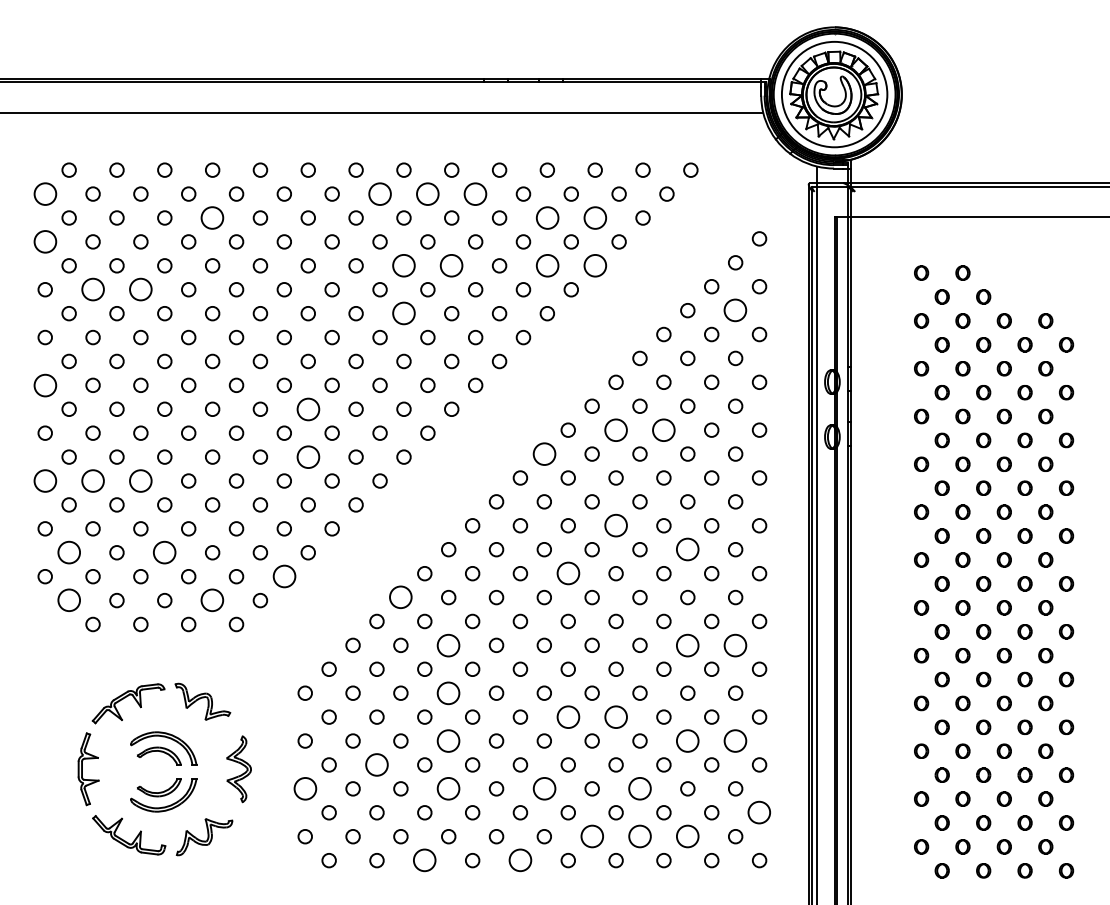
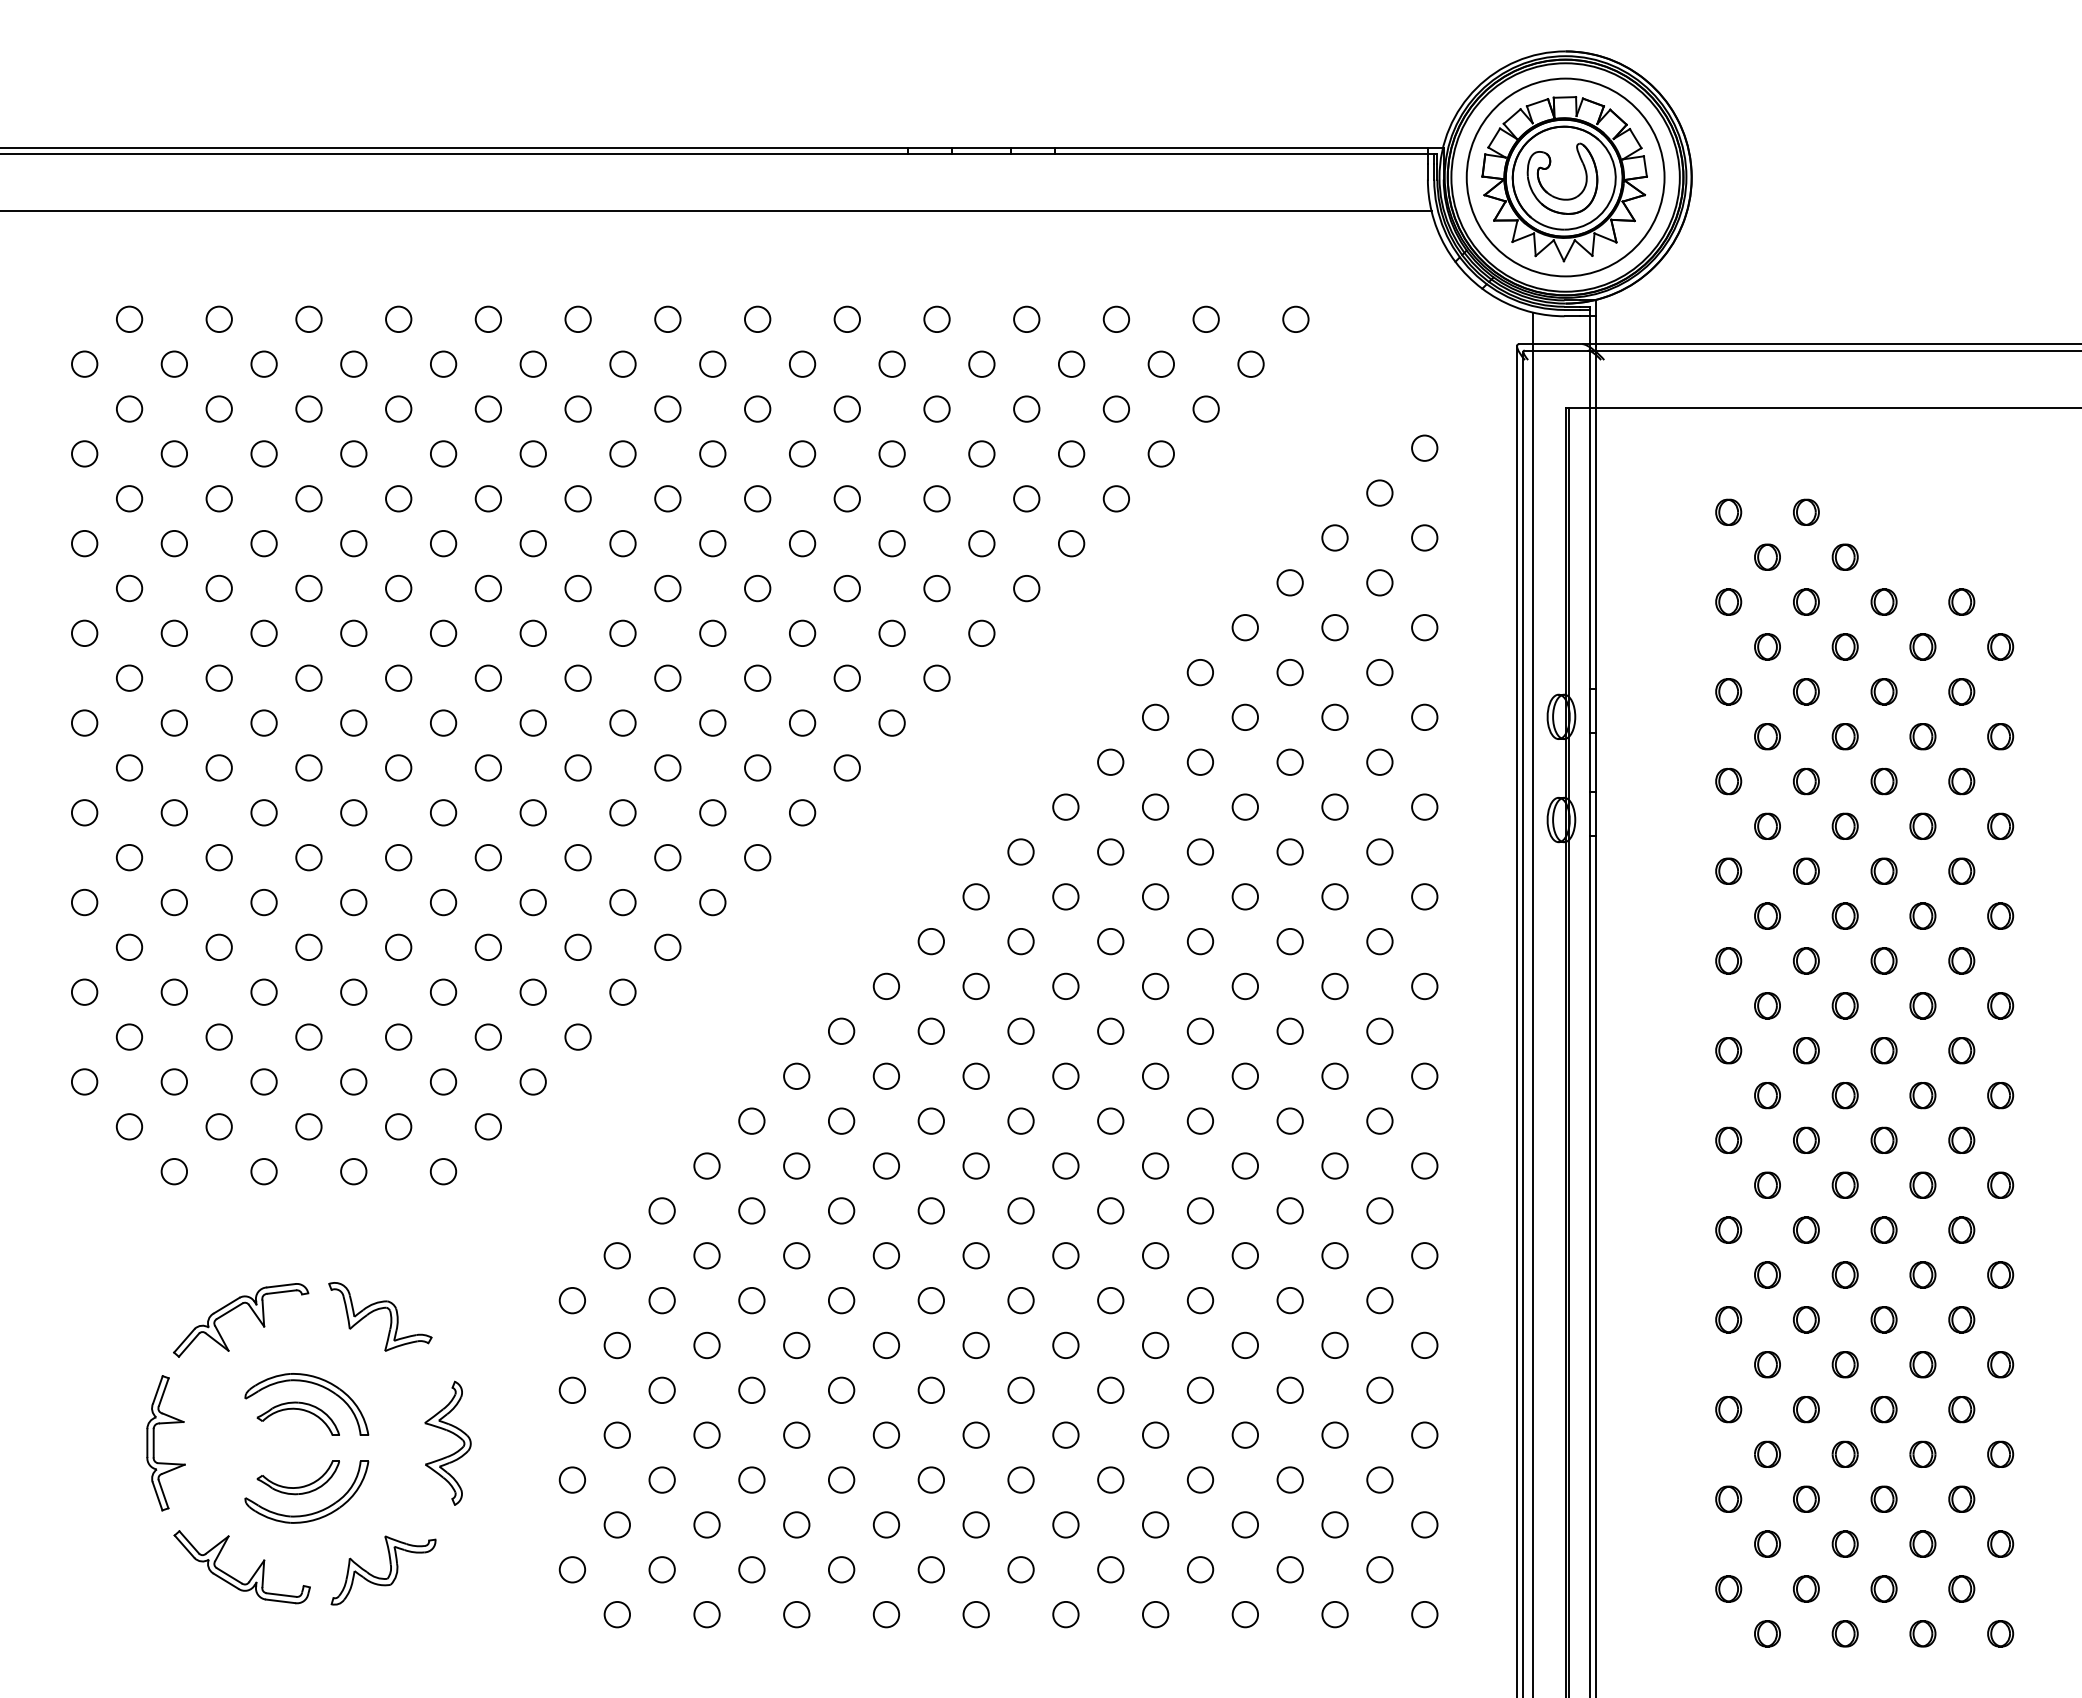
circle: (44, 193) -> (83, 363), size x0.62
circle: (379, 193) -> (711, 363), size x0.62
circle: (427, 193) -> (801, 363), size x0.62
circle: (475, 193) -> (891, 363), size x0.62
circle: (212, 217) -> (398, 408), size x0.62
circle: (546, 217) -> (1025, 408), size x0.62
circle: (594, 217) -> (1115, 408), size x0.62
circle: (44, 241) -> (83, 453), size x0.62
circle: (403, 265) -> (756, 498), size x0.62
circle: (451, 265) -> (846, 498), size x0.62
circle: (546, 265) -> (1025, 498), size x0.62
circle: (594, 265) -> (1115, 498), size x0.62
circle: (92, 289) -> (173, 543), size x0.62
circle: (140, 289) -> (263, 543), size x0.62
circle: (735, 310) -> (1379, 582), size x0.62
circle: (403, 313) -> (756, 588), size x0.62
circle: (44, 384) -> (83, 721), size x0.62
circle: (307, 408) -> (576, 766), size x0.62
circle: (615, 429) -> (1154, 805), size x0.62
circle: (663, 429) -> (1244, 805), size x0.62
circle: (543, 453) -> (1019, 850), size x0.62
circle: (307, 456) -> (576, 856), size x0.62
circle: (44, 480) -> (83, 901), size x0.62
circle: (92, 480) -> (173, 901), size x0.62
circle: (140, 480) -> (263, 901), size x0.62
circle: (615, 525) -> (1154, 985), size x0.62
circle: (687, 549) -> (1289, 1030), size x0.62
circle: (68, 552) -> (128, 1036), size x0.62
circle: (164, 552) -> (308, 1036), size x0.62
circle: (567, 573) -> (1064, 1076), size x0.62
circle: (283, 576) -> (531, 1081), size x0.62
circle: (400, 597) -> (751, 1121), size x0.62
circle: (68, 600) -> (128, 1126), size x0.62
circle: (212, 600) -> (398, 1126), size x0.62
circle: (448, 644) -> (841, 1209), size x0.62
circle: (687, 644) -> (1289, 1209), size x0.62
circle: (735, 644) -> (1379, 1209), size x0.62
circle: (448, 692) -> (841, 1299), size x0.62
circle: (567, 716) -> (1064, 1344), size x0.62
circle: (615, 716) -> (1154, 1344), size x0.62
circle: (448, 740) -> (841, 1389), size x0.62
circle: (687, 740) -> (1289, 1389), size x0.62
circle: (735, 740) -> (1379, 1389), size x0.62
circle: (376, 764) -> (706, 1434), size x0.62
circle: (304, 788) -> (571, 1479), size x0.62
circle: (448, 788) -> (841, 1479), size x0.62
circle: (543, 788) -> (1019, 1479), size x0.62
circle: (639, 788) -> (1199, 1479), size x0.62
circle: (759, 812) -> (1424, 1524), size x0.62
circle: (591, 836) -> (1109, 1569), size x0.62
circle: (639, 836) -> (1199, 1569), size x0.62
circle: (687, 836) -> (1289, 1569), size x0.62
circle: (424, 860) -> (796, 1614), size x0.62
circle: (520, 860) -> (976, 1614), size x0.62

